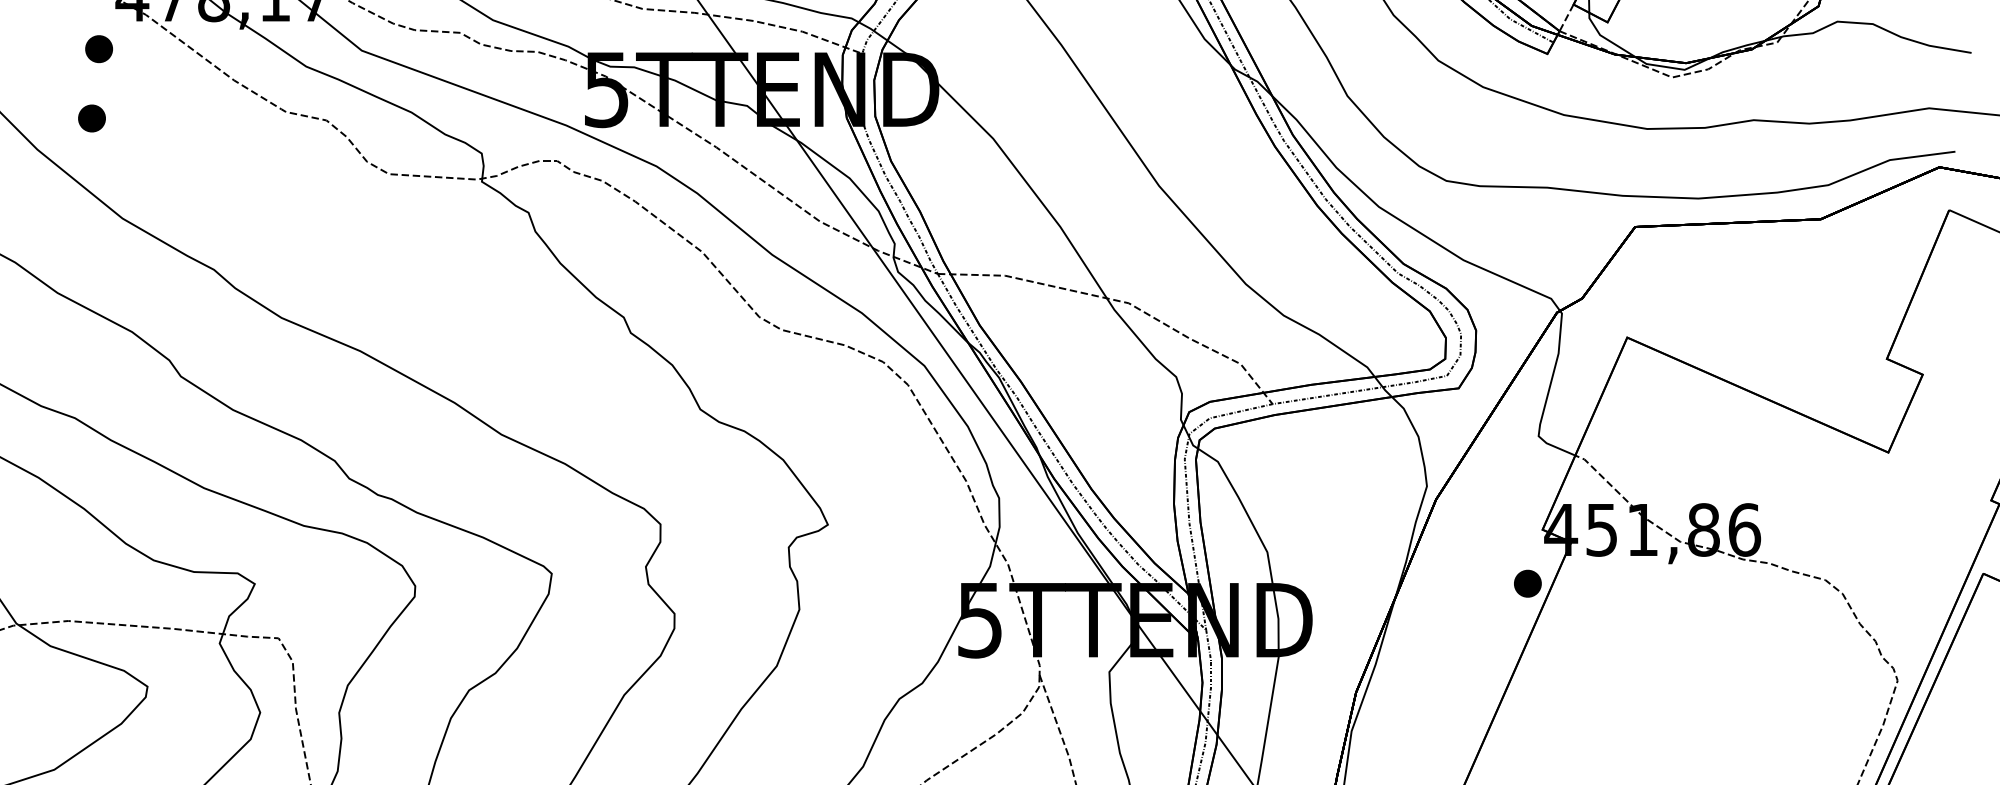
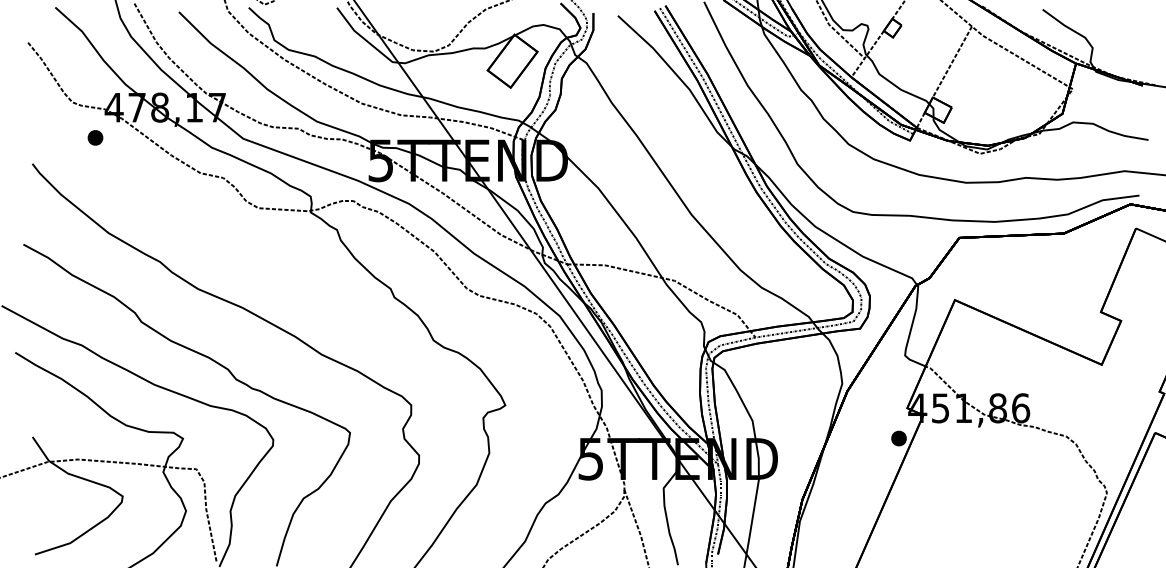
part: (91, 117) -> (91, 176), removed

